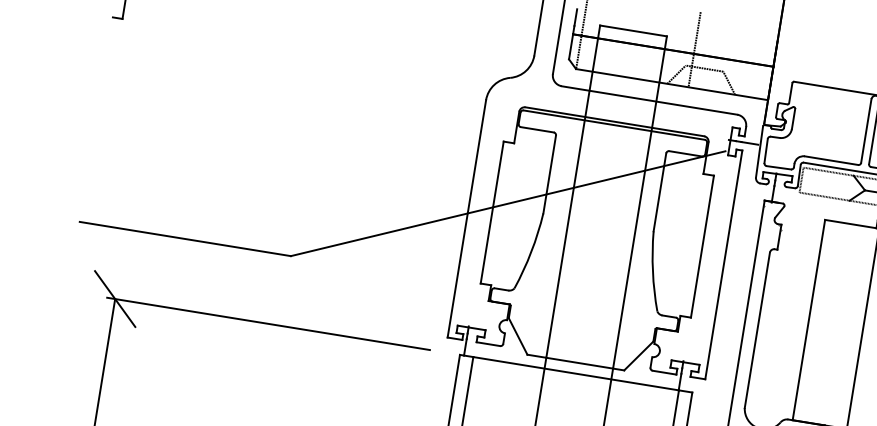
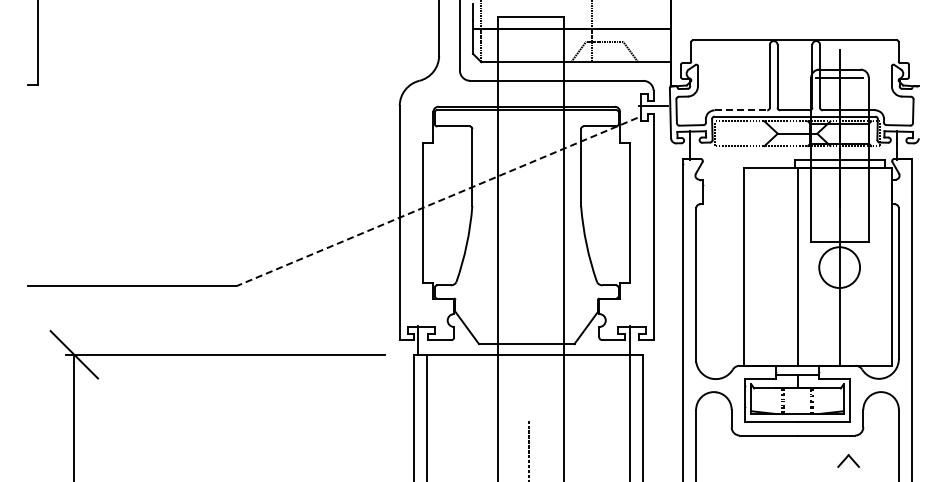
line: (832, 160) -> (741, 110), solid -> dashed
line: (508, 204) -> (437, 202), solid -> dashed

